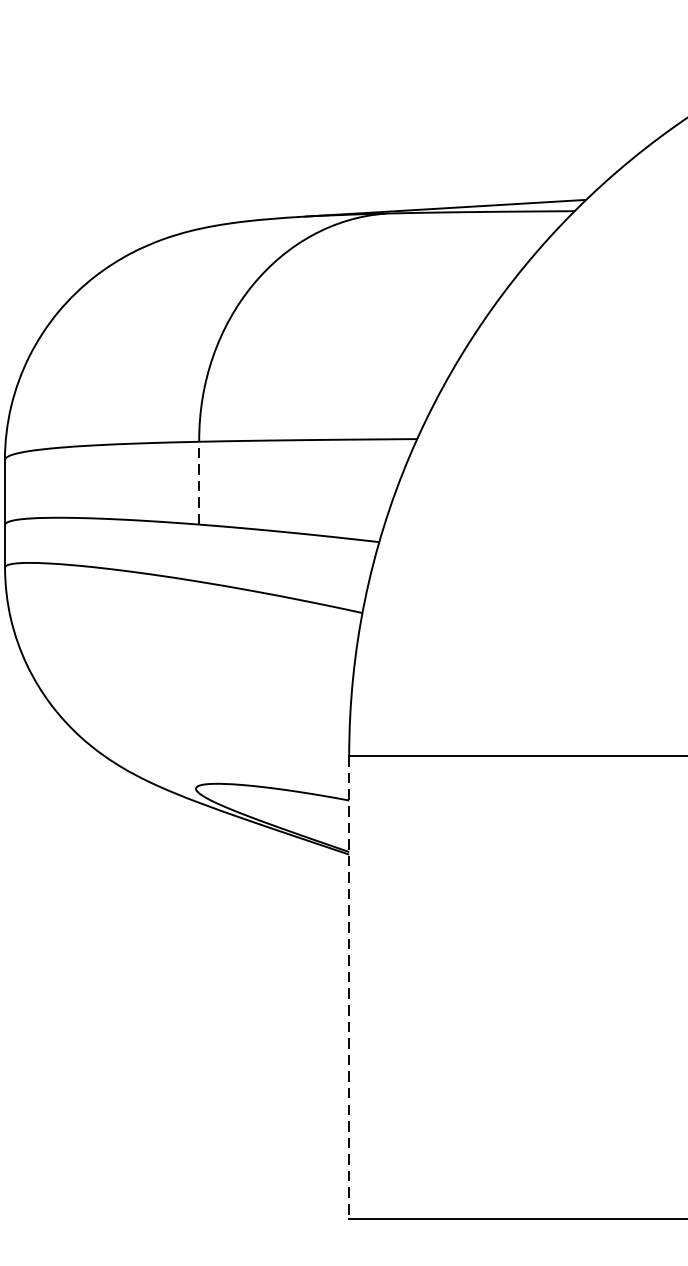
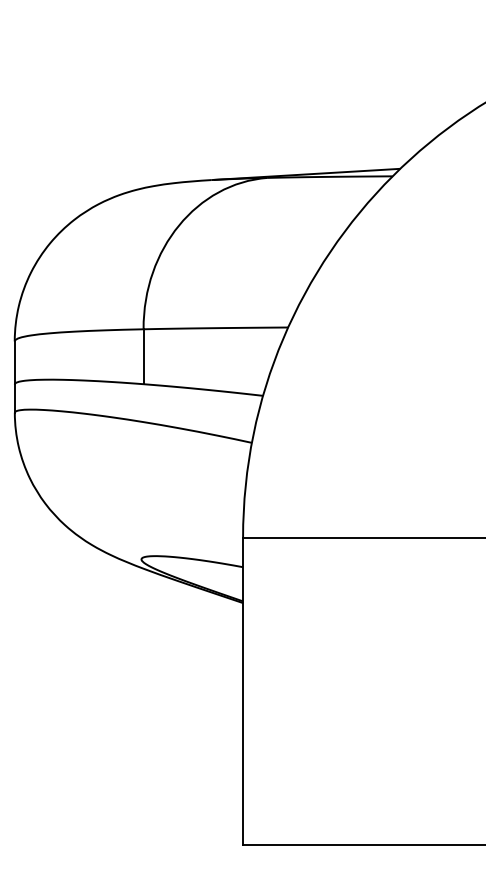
line: (199, 482) -> (143, 356), dashed -> solid
line: (349, 987) -> (243, 691), dashed -> solid

